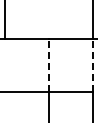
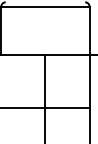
line: (48, 64) -> (45, 81), dashed -> solid
line: (92, 64) -> (89, 81), dashed -> solid

